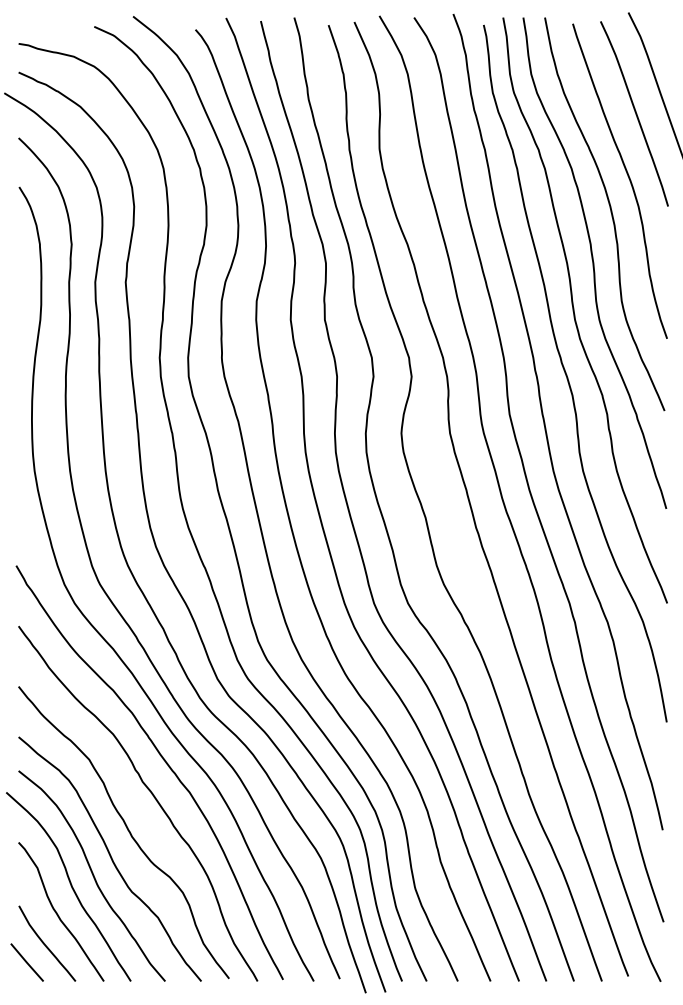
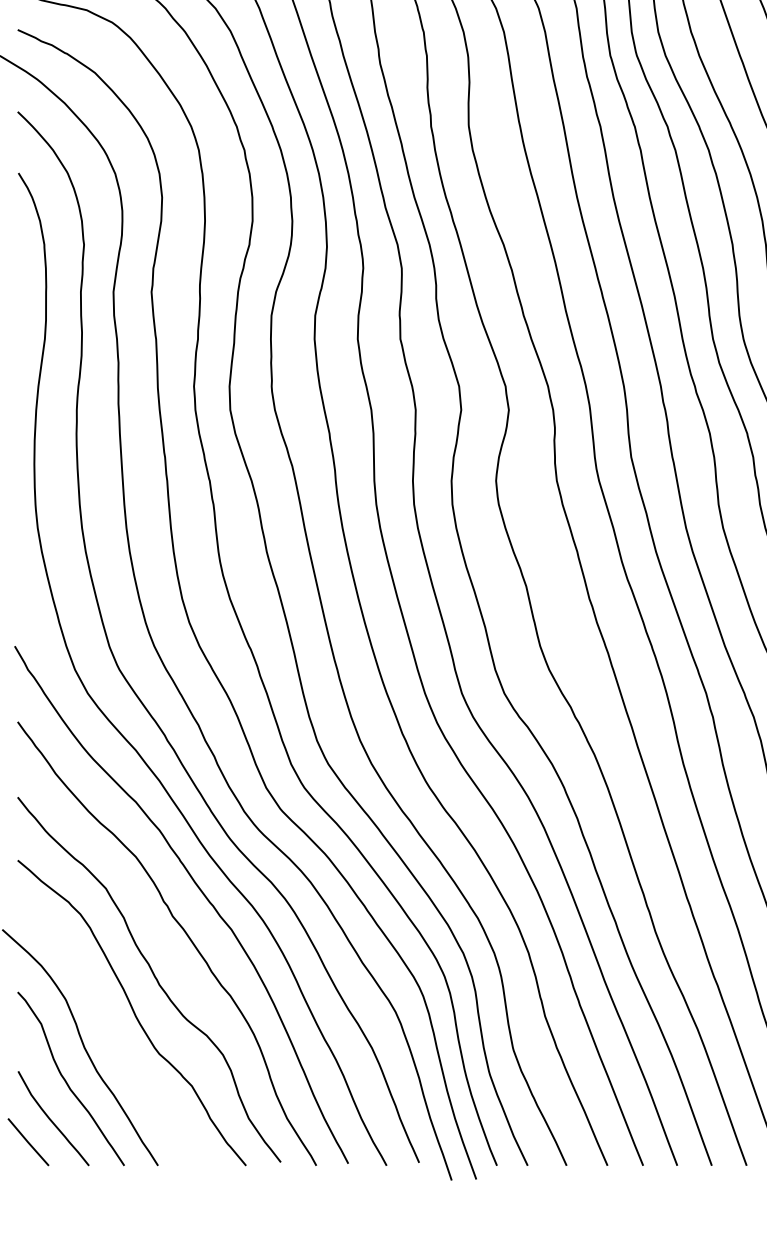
curve: (92, 875) -> (110, 1033), removed

